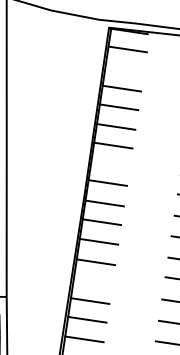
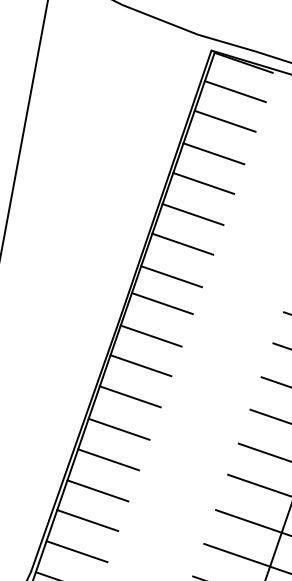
line: (124, 68) -> (224, 121), added
line: (110, 165) -> (172, 275), added
line: (92, 281) -> (107, 459), added

